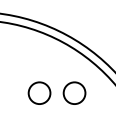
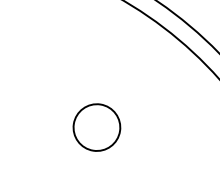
circle: (74, 92) -> (171, 137), removed

